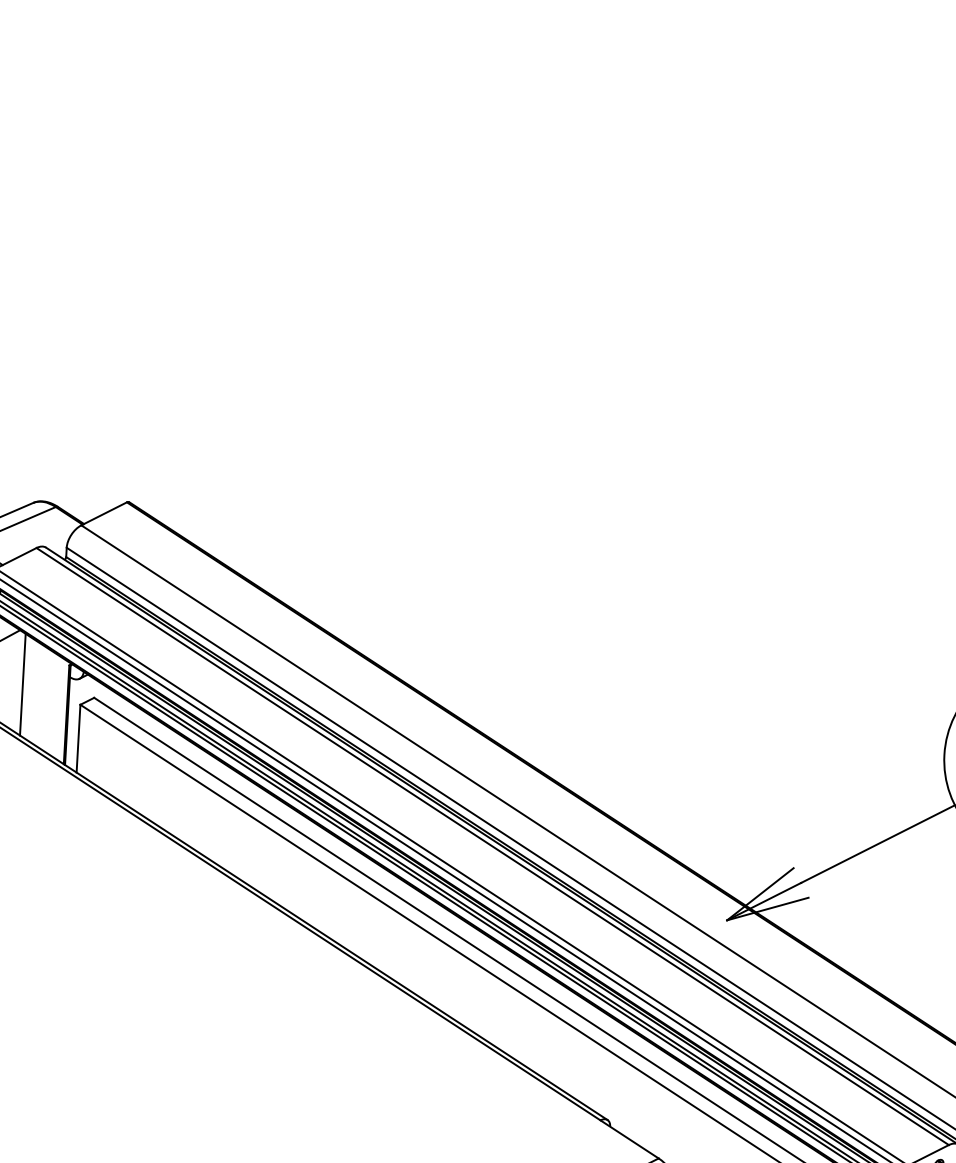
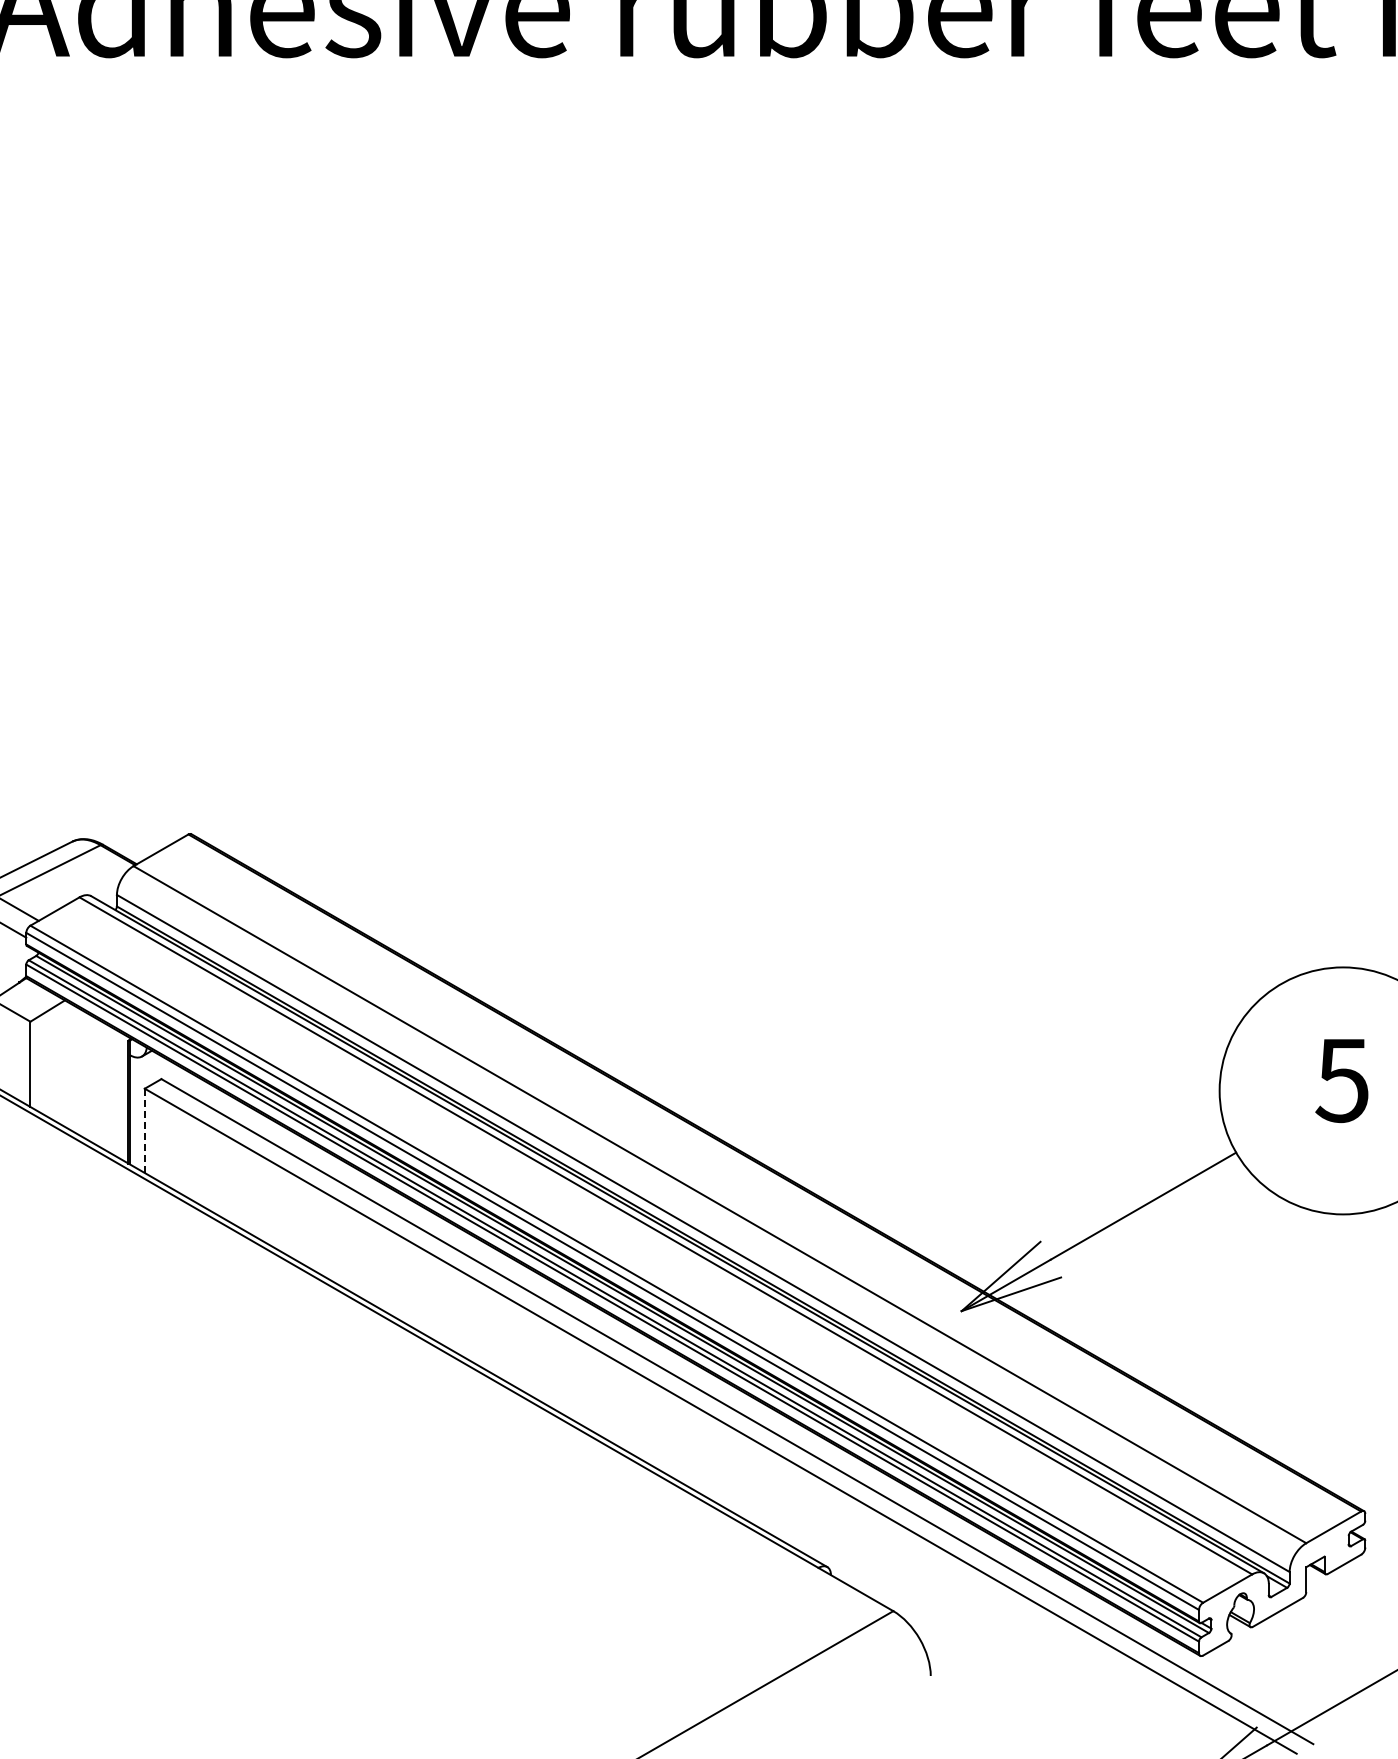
line: (23, 684) -> (72, 1067), removed
line: (78, 738) -> (144, 1130), solid -> dashed

